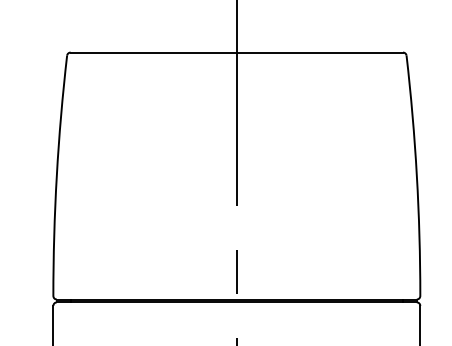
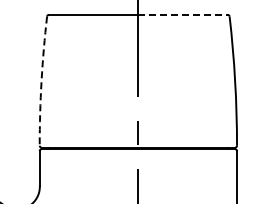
line: (320, 51) -> (183, 14), solid -> dashed
arc: (56, 176) -> (41, 81), solid -> dashed

